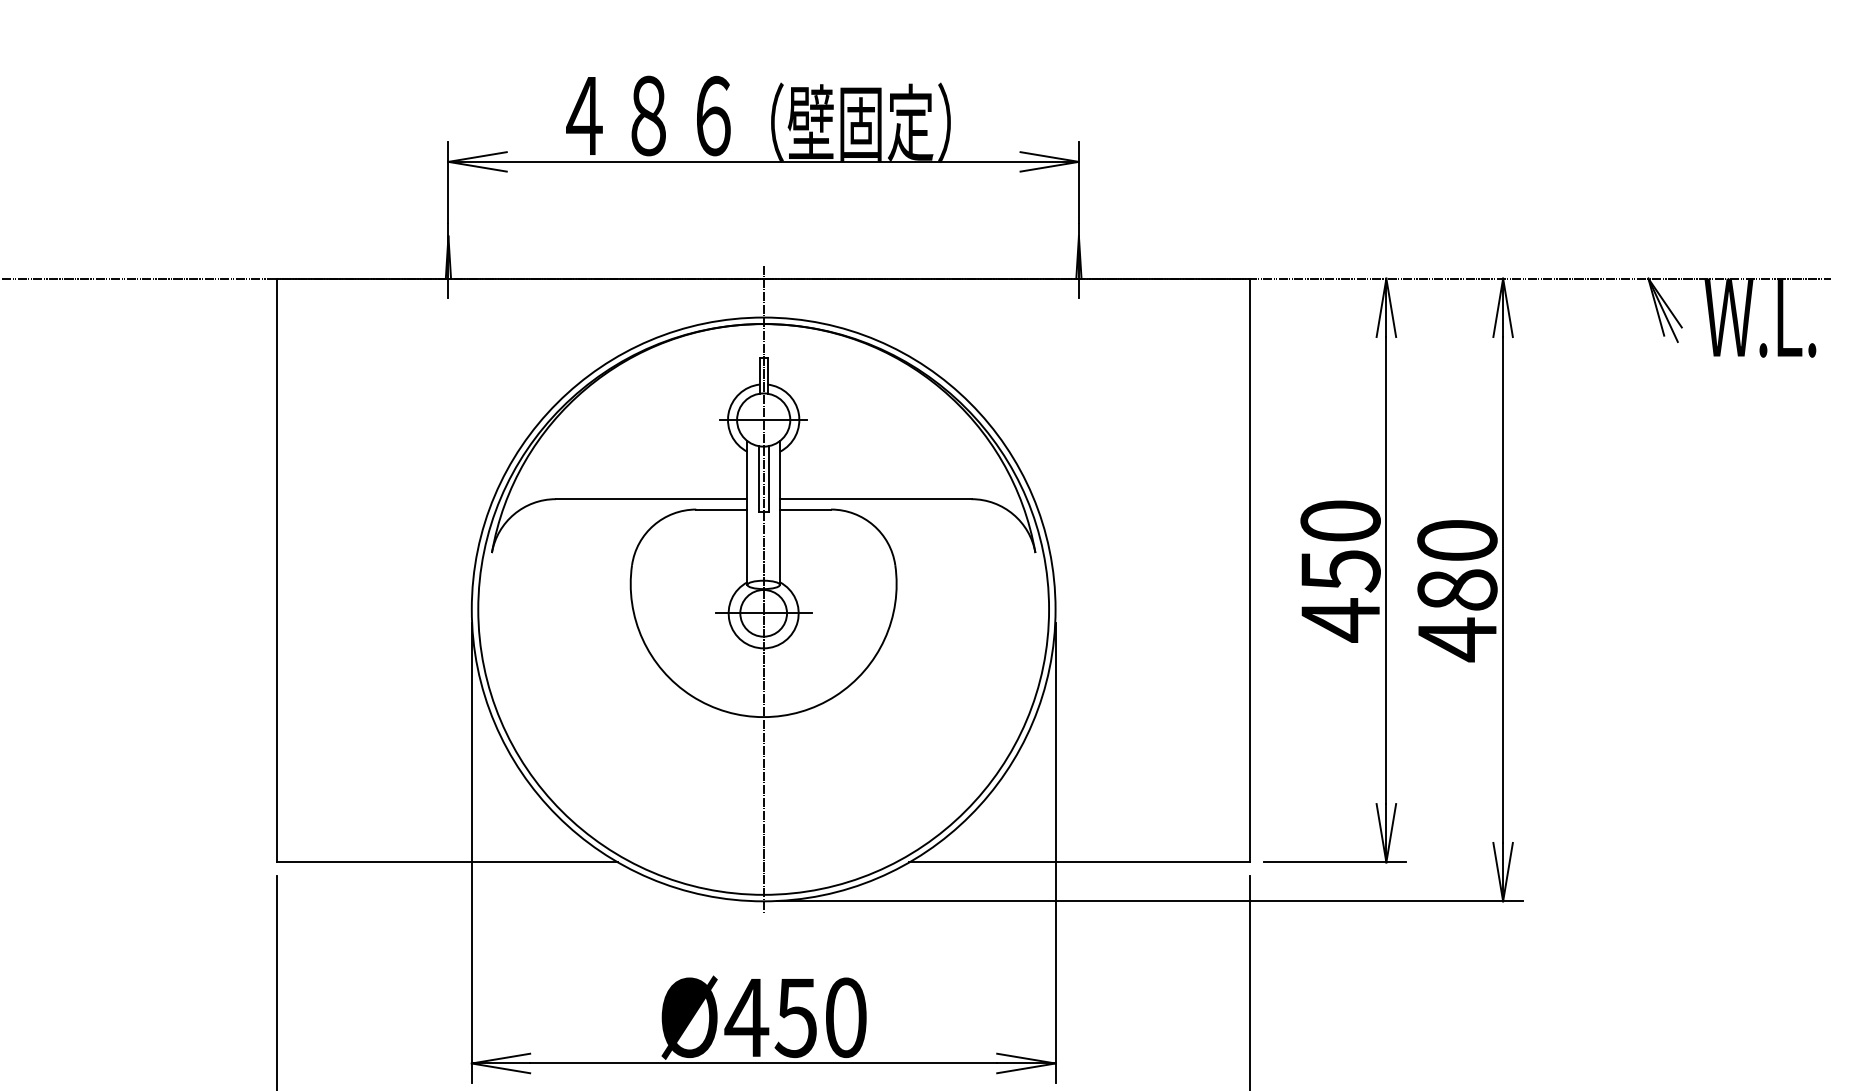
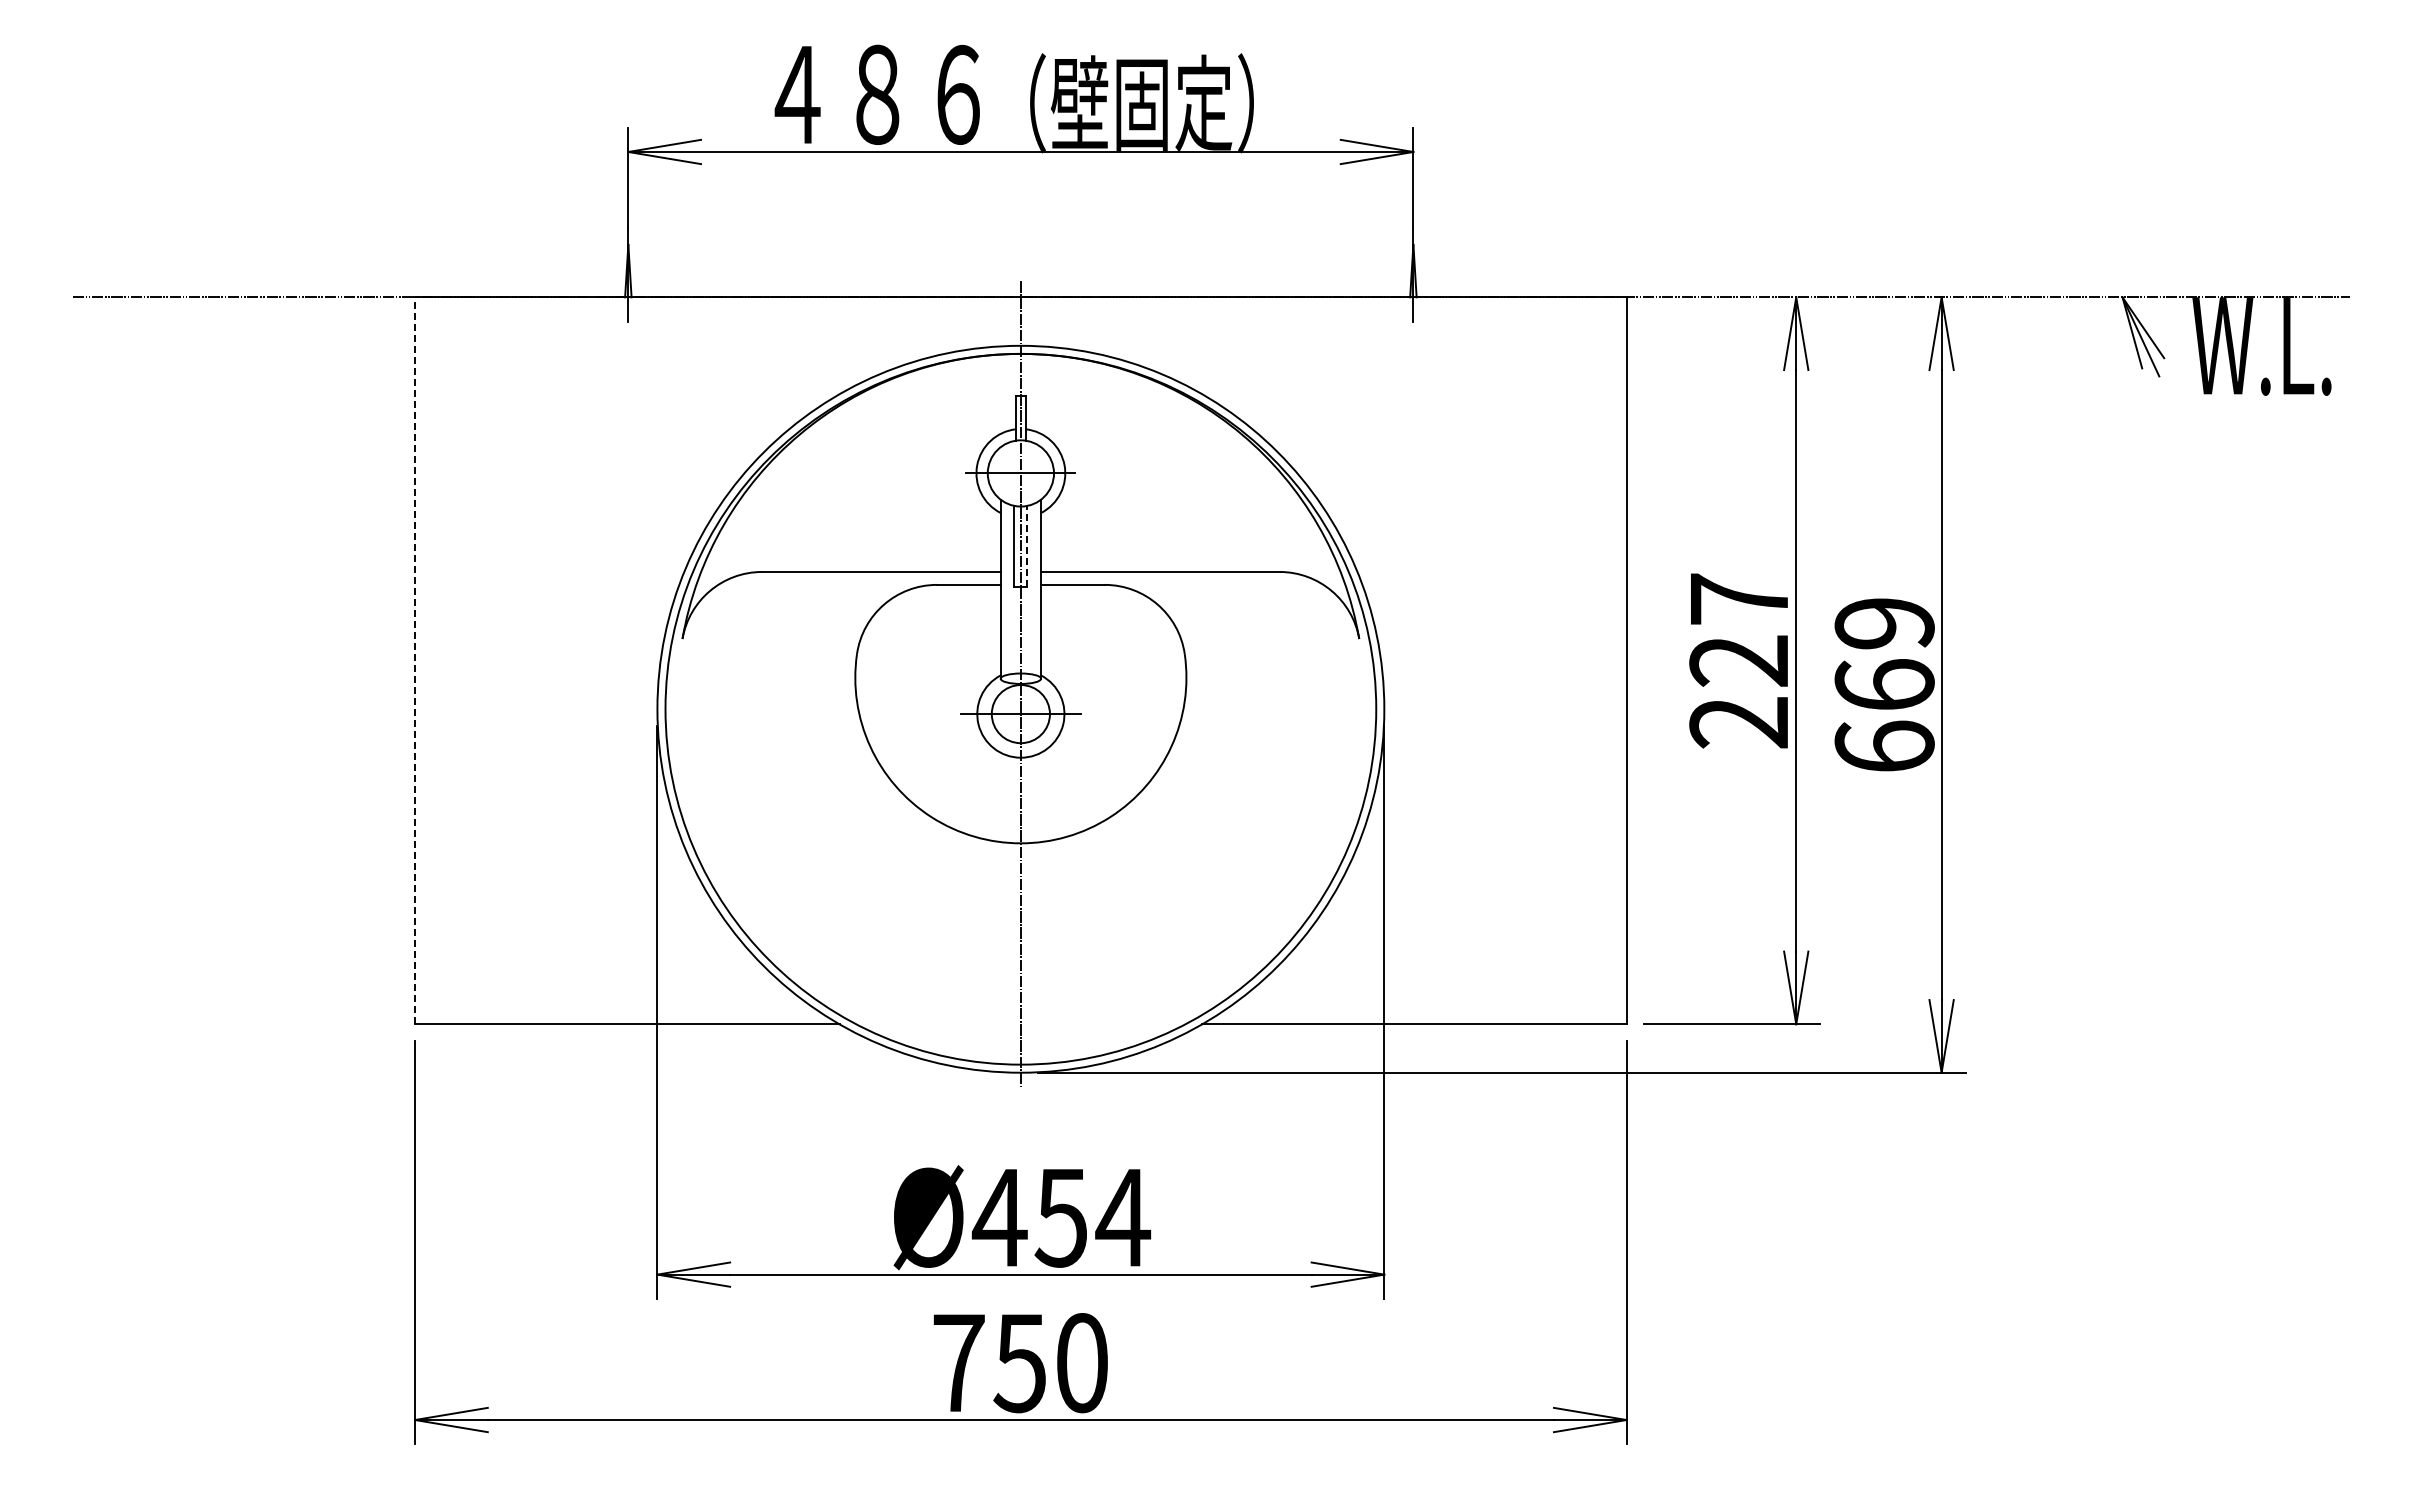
line: (768, 478) -> (1027, 546), solid -> dashed
line: (277, 570) -> (415, 660), solid -> dashed
text: (1340, 571) -> (1739, 661), 450 -> 227
text: (1457, 591) -> (1884, 686), 480 -> 669
text: (846, 1017) -> (1123, 1217), Ø450 -> Ø454

